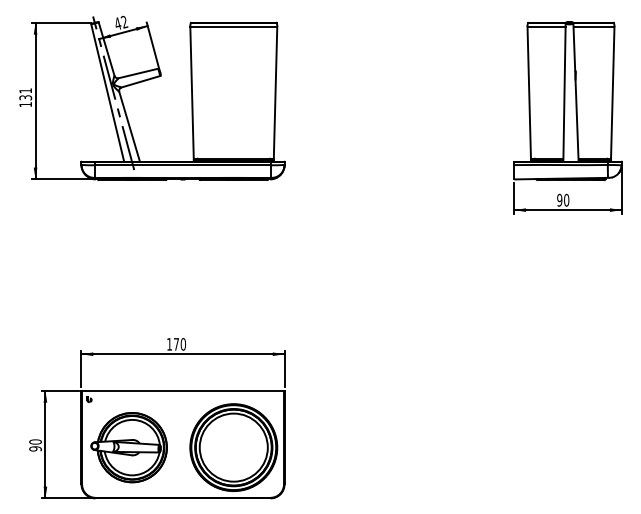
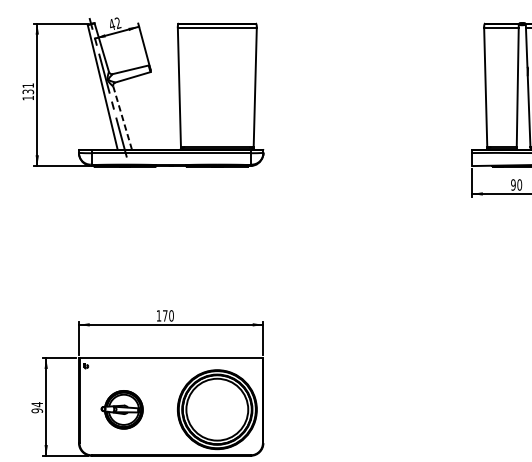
line: (129, 126) -> (122, 117), solid -> dashed
text: (35, 441) -> (37, 404), 90 -> 94
part: (128, 447) -> (121, 409), size x0.6

